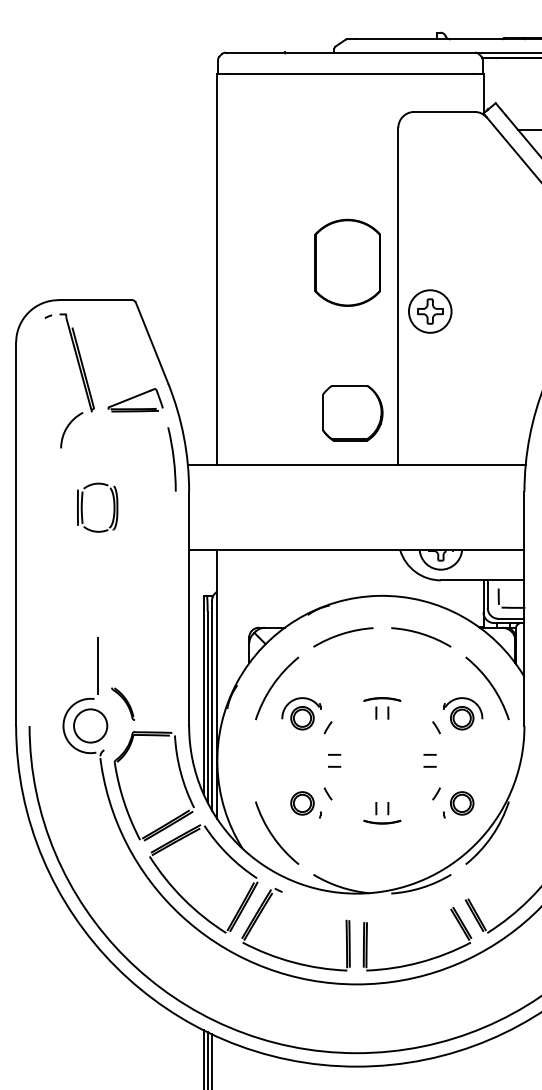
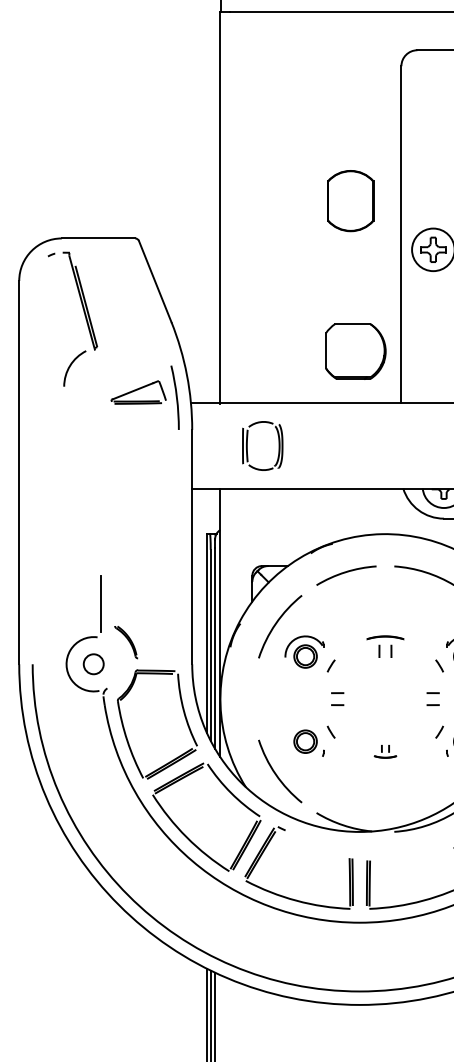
part: (347, 262) -> (350, 200), size x0.7
part: (135, 400) -> (138, 392), moved
part: (82, 507) -> (247, 445), moved
circle: (90, 725) -> (93, 663), size x0.6
part: (382, 813) -> (385, 751), size x0.6

